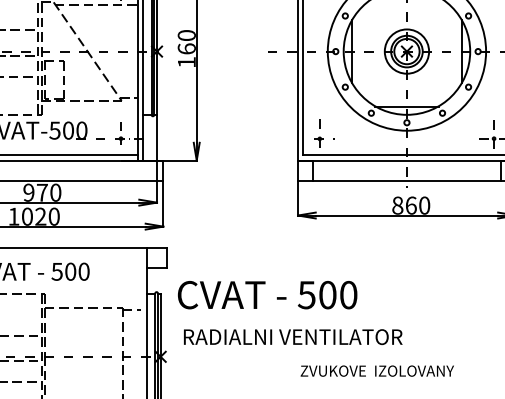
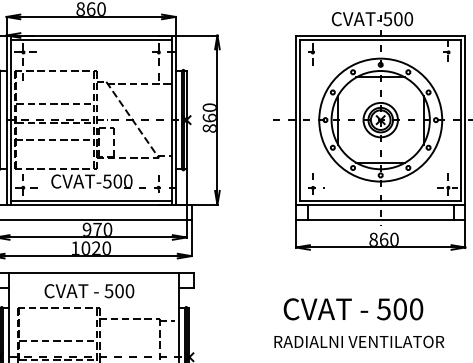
text: (185, 62) -> (208, 128), 160 -> 860
text: (267, 295) -> (353, 309), moved
text: (293, 336) -> (359, 341), moved

